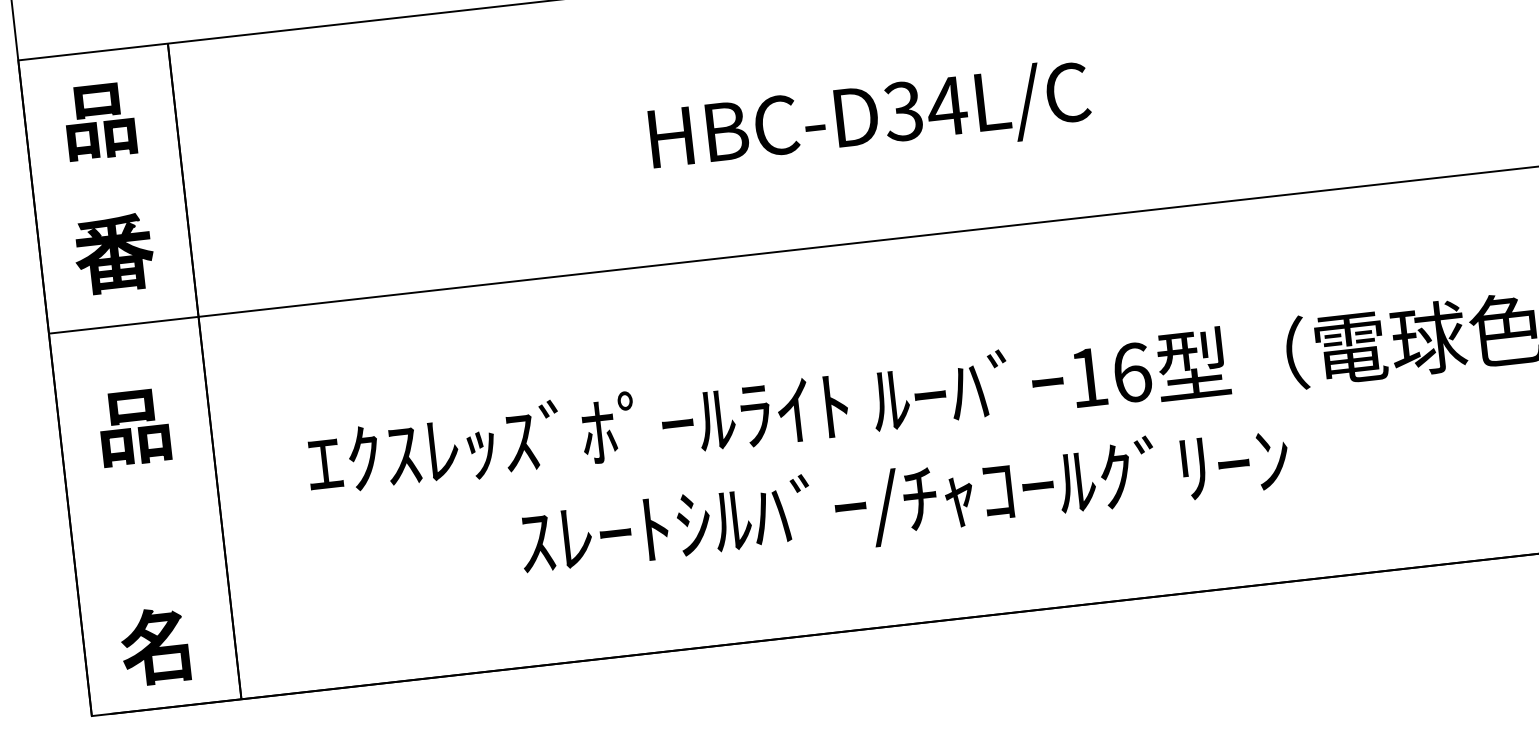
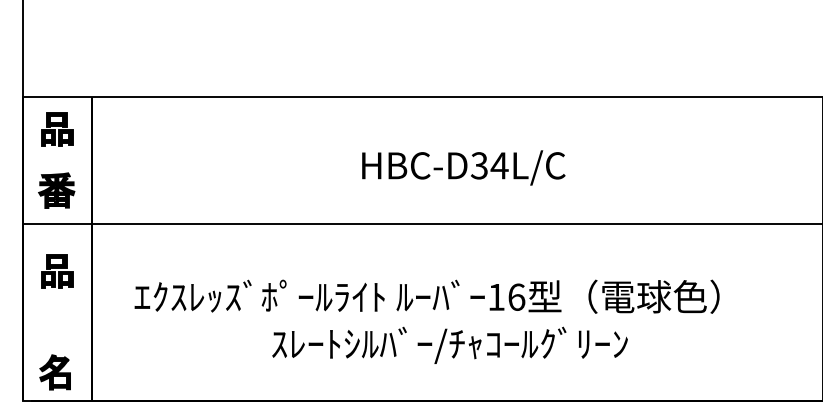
text: (869, 118) -> (463, 167), moved
text: (903, 501) -> (449, 344), moved

